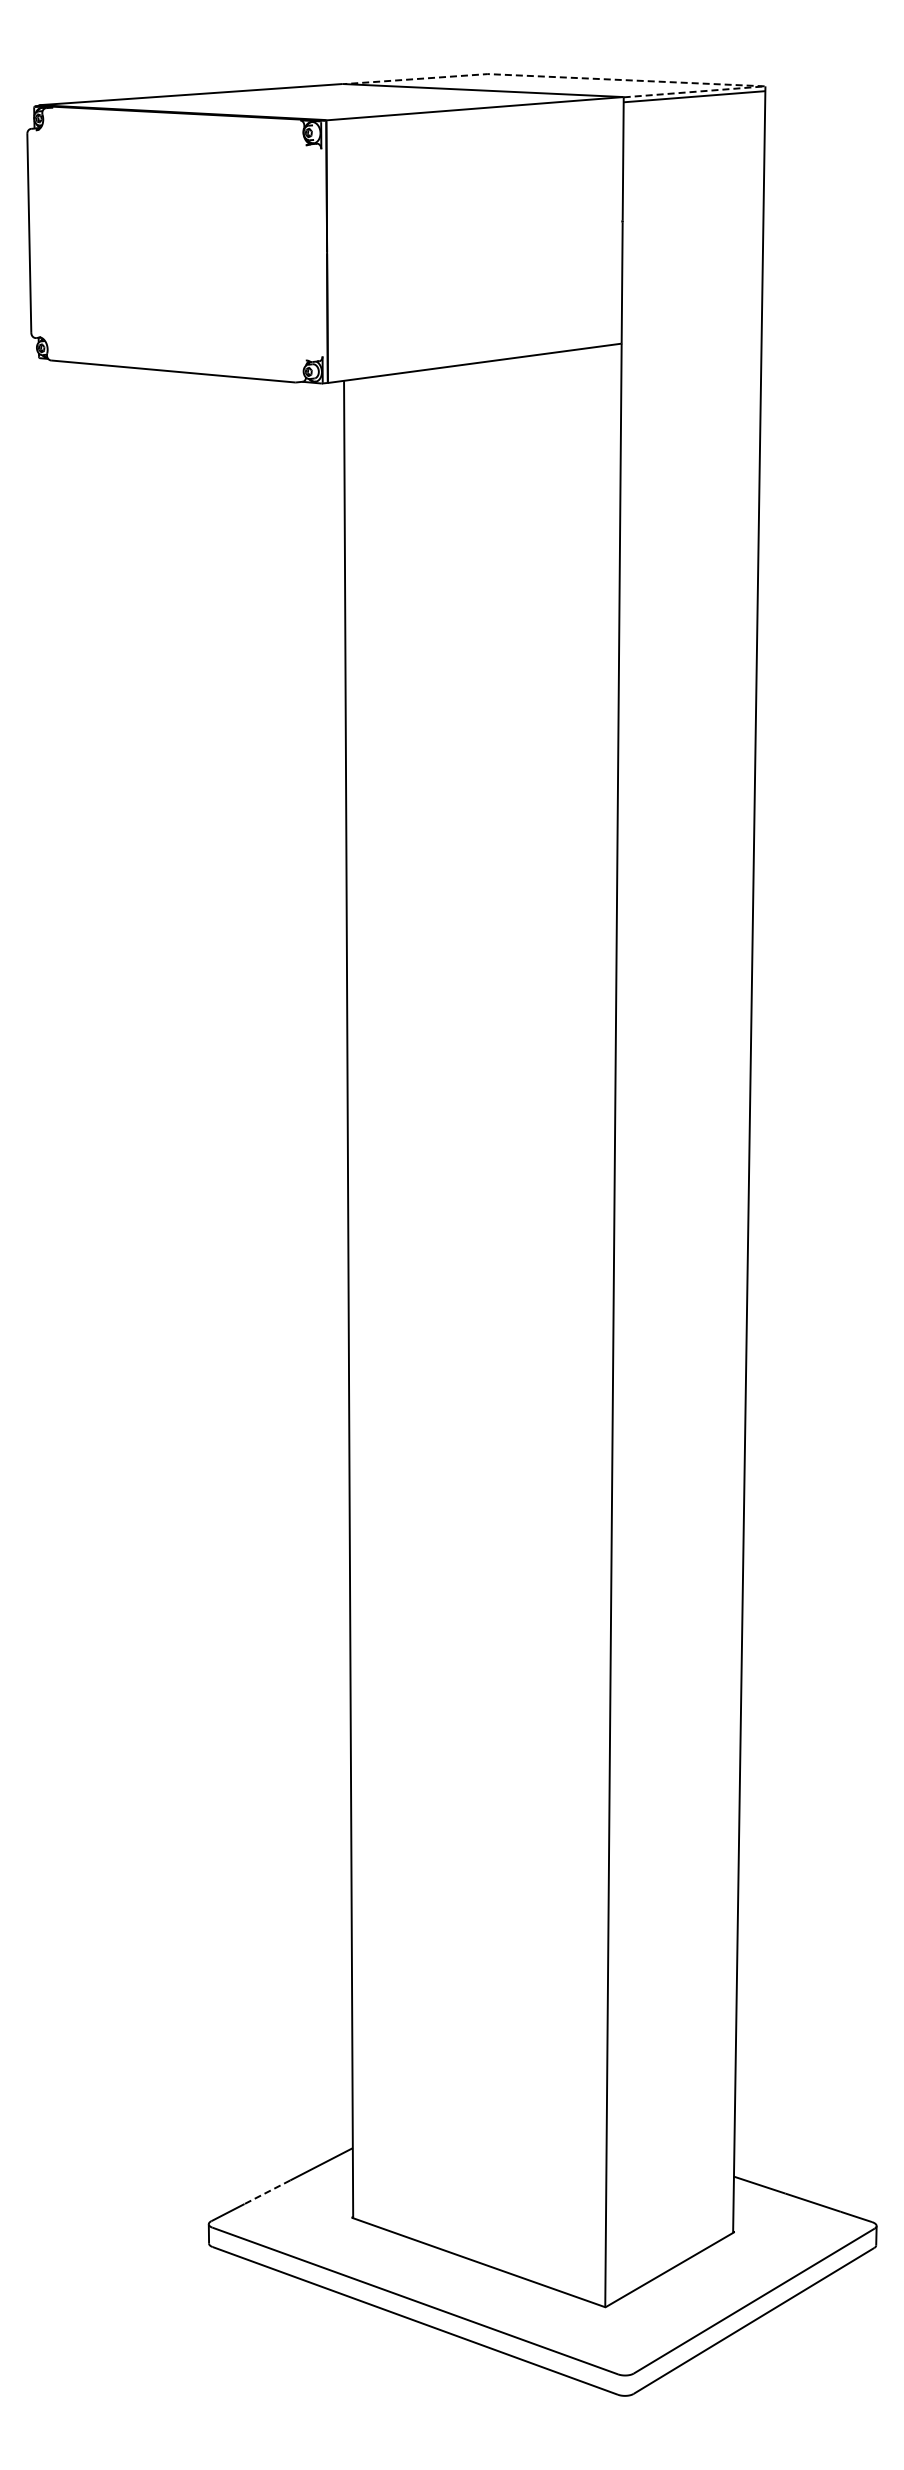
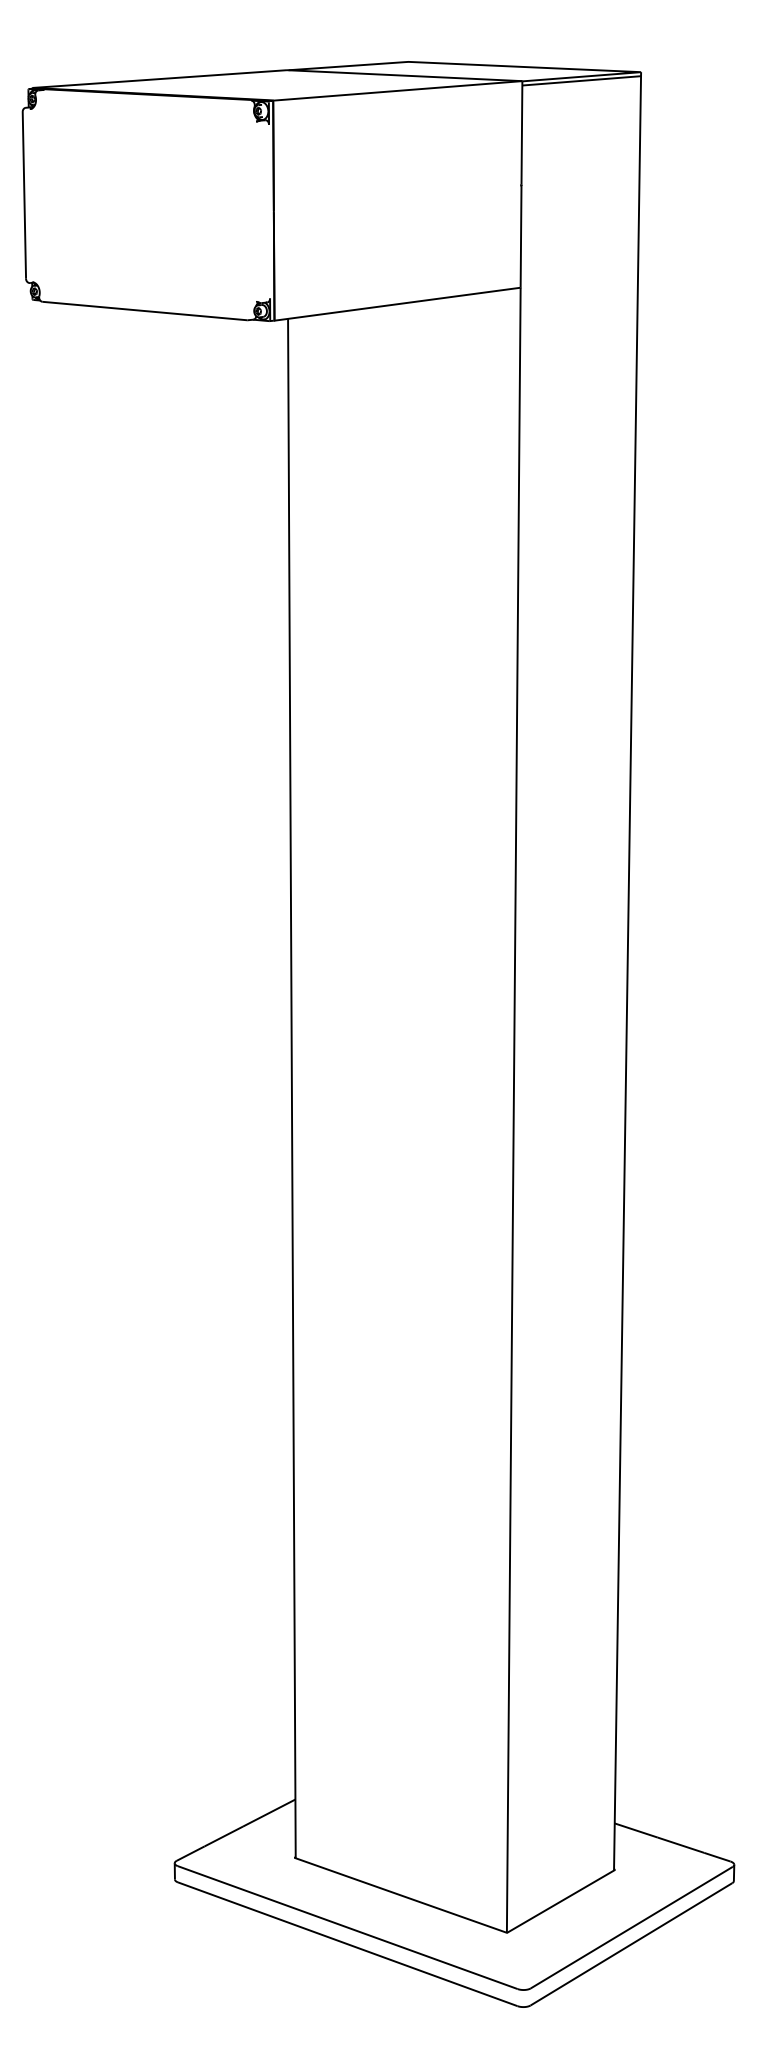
line: (625, 80) -> (523, 67), dashed -> solid
line: (267, 2192) -> (223, 1836), dashed -> solid

